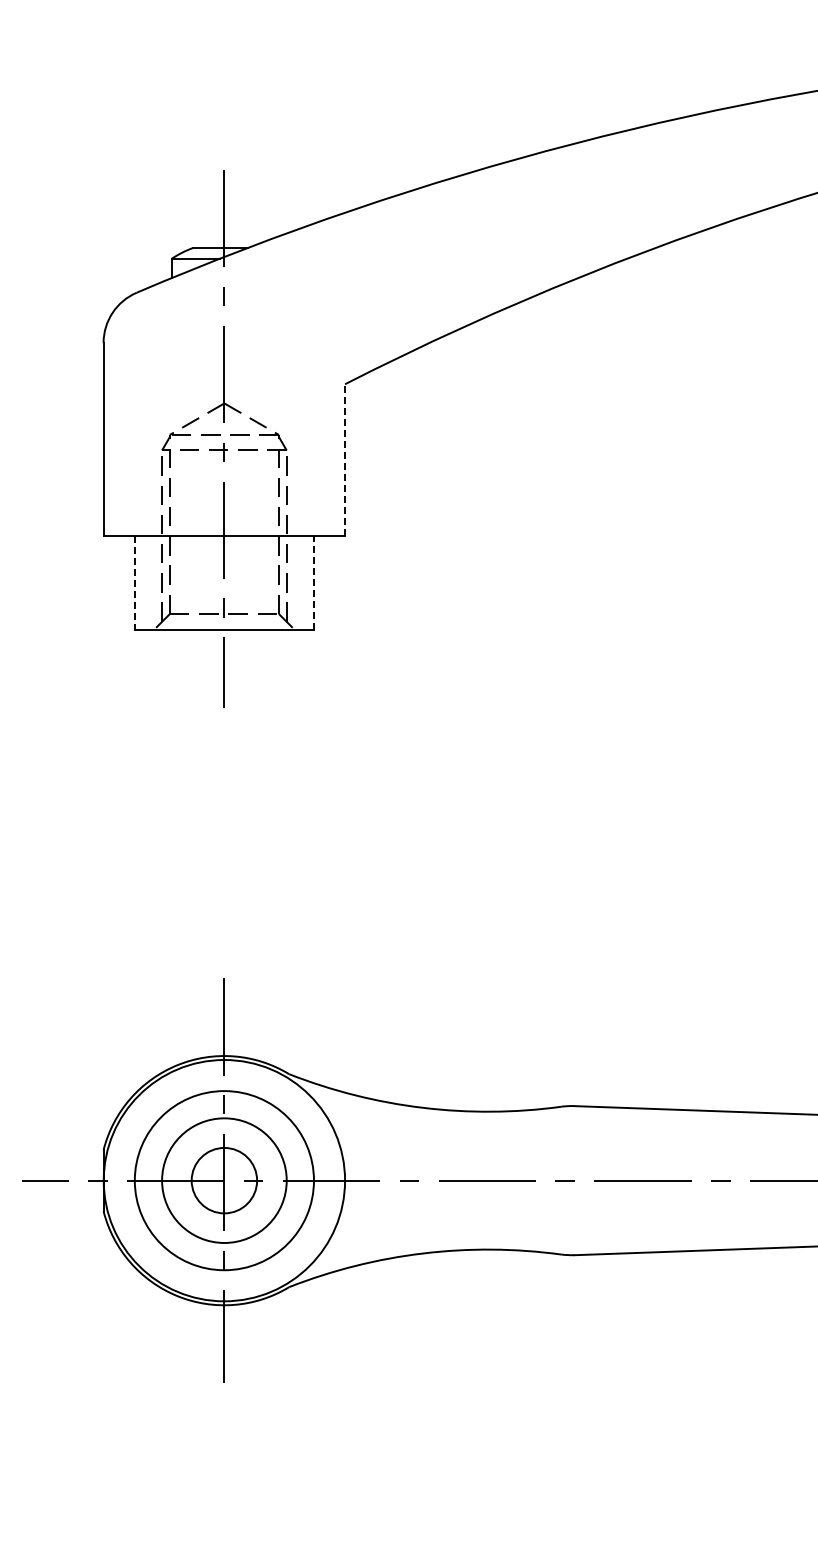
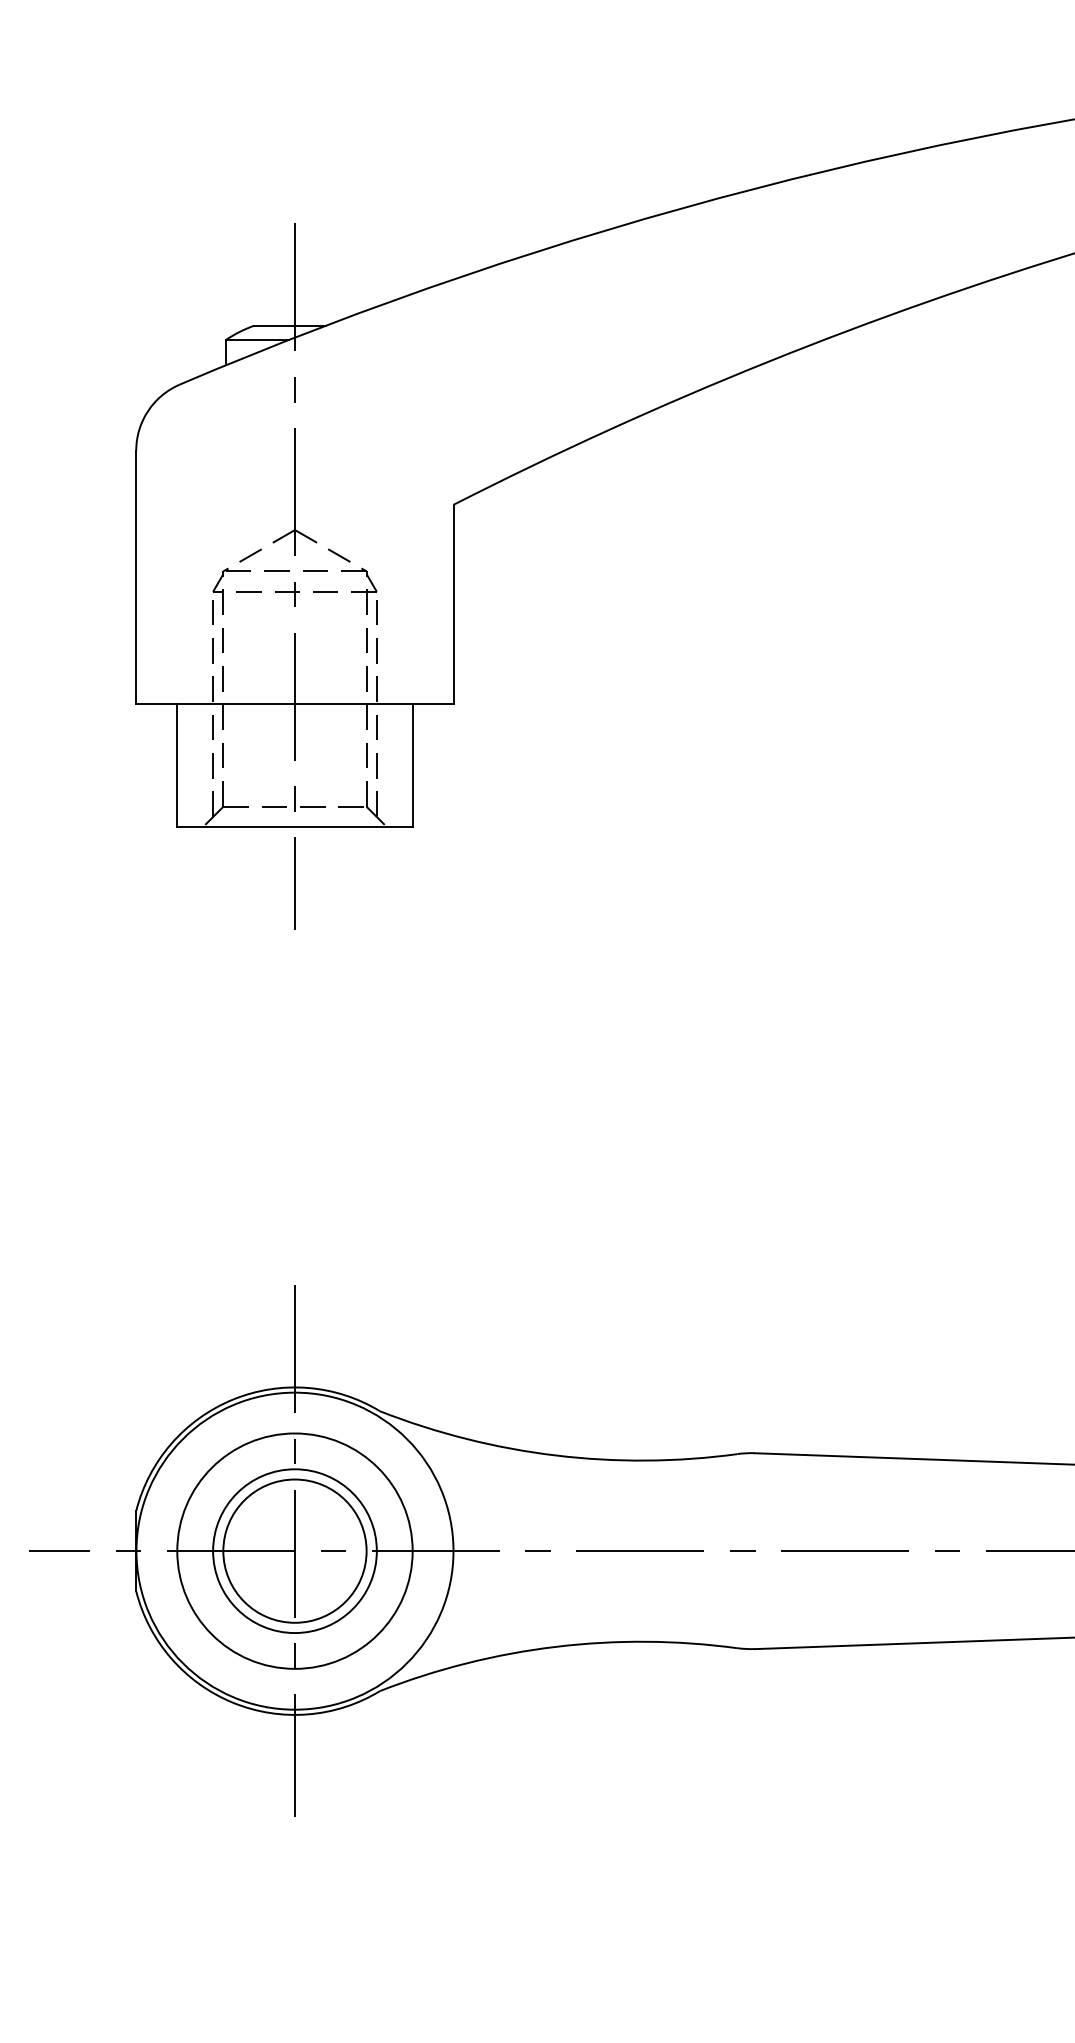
line: (345, 460) -> (454, 605), dashed -> solid
line: (134, 582) -> (176, 765), dashed -> solid
line: (313, 582) -> (412, 765), dashed -> solid
circle: (223, 1180) -> (293, 1550), size x1.67

